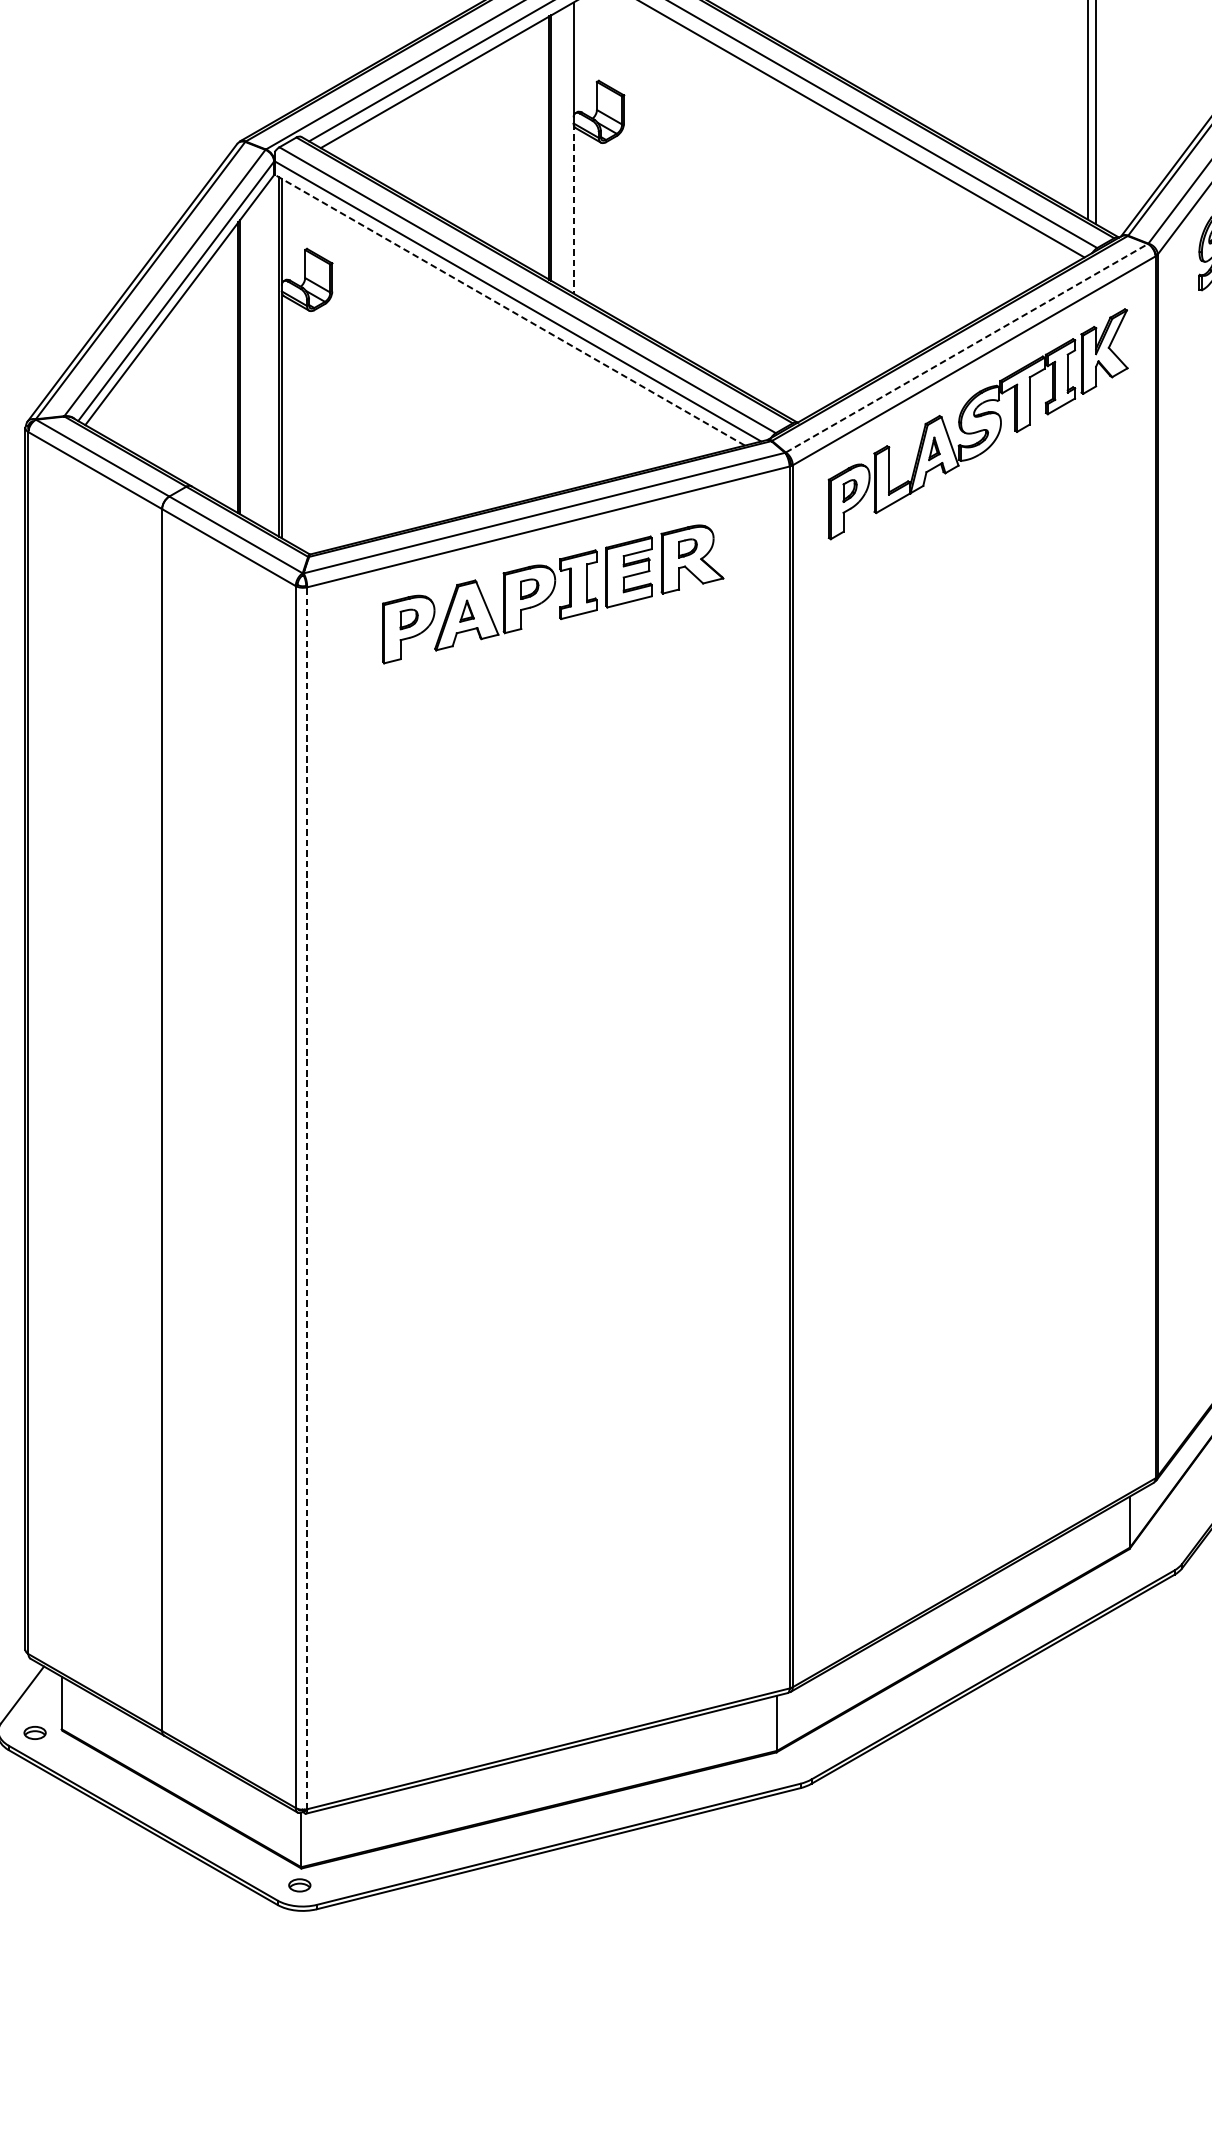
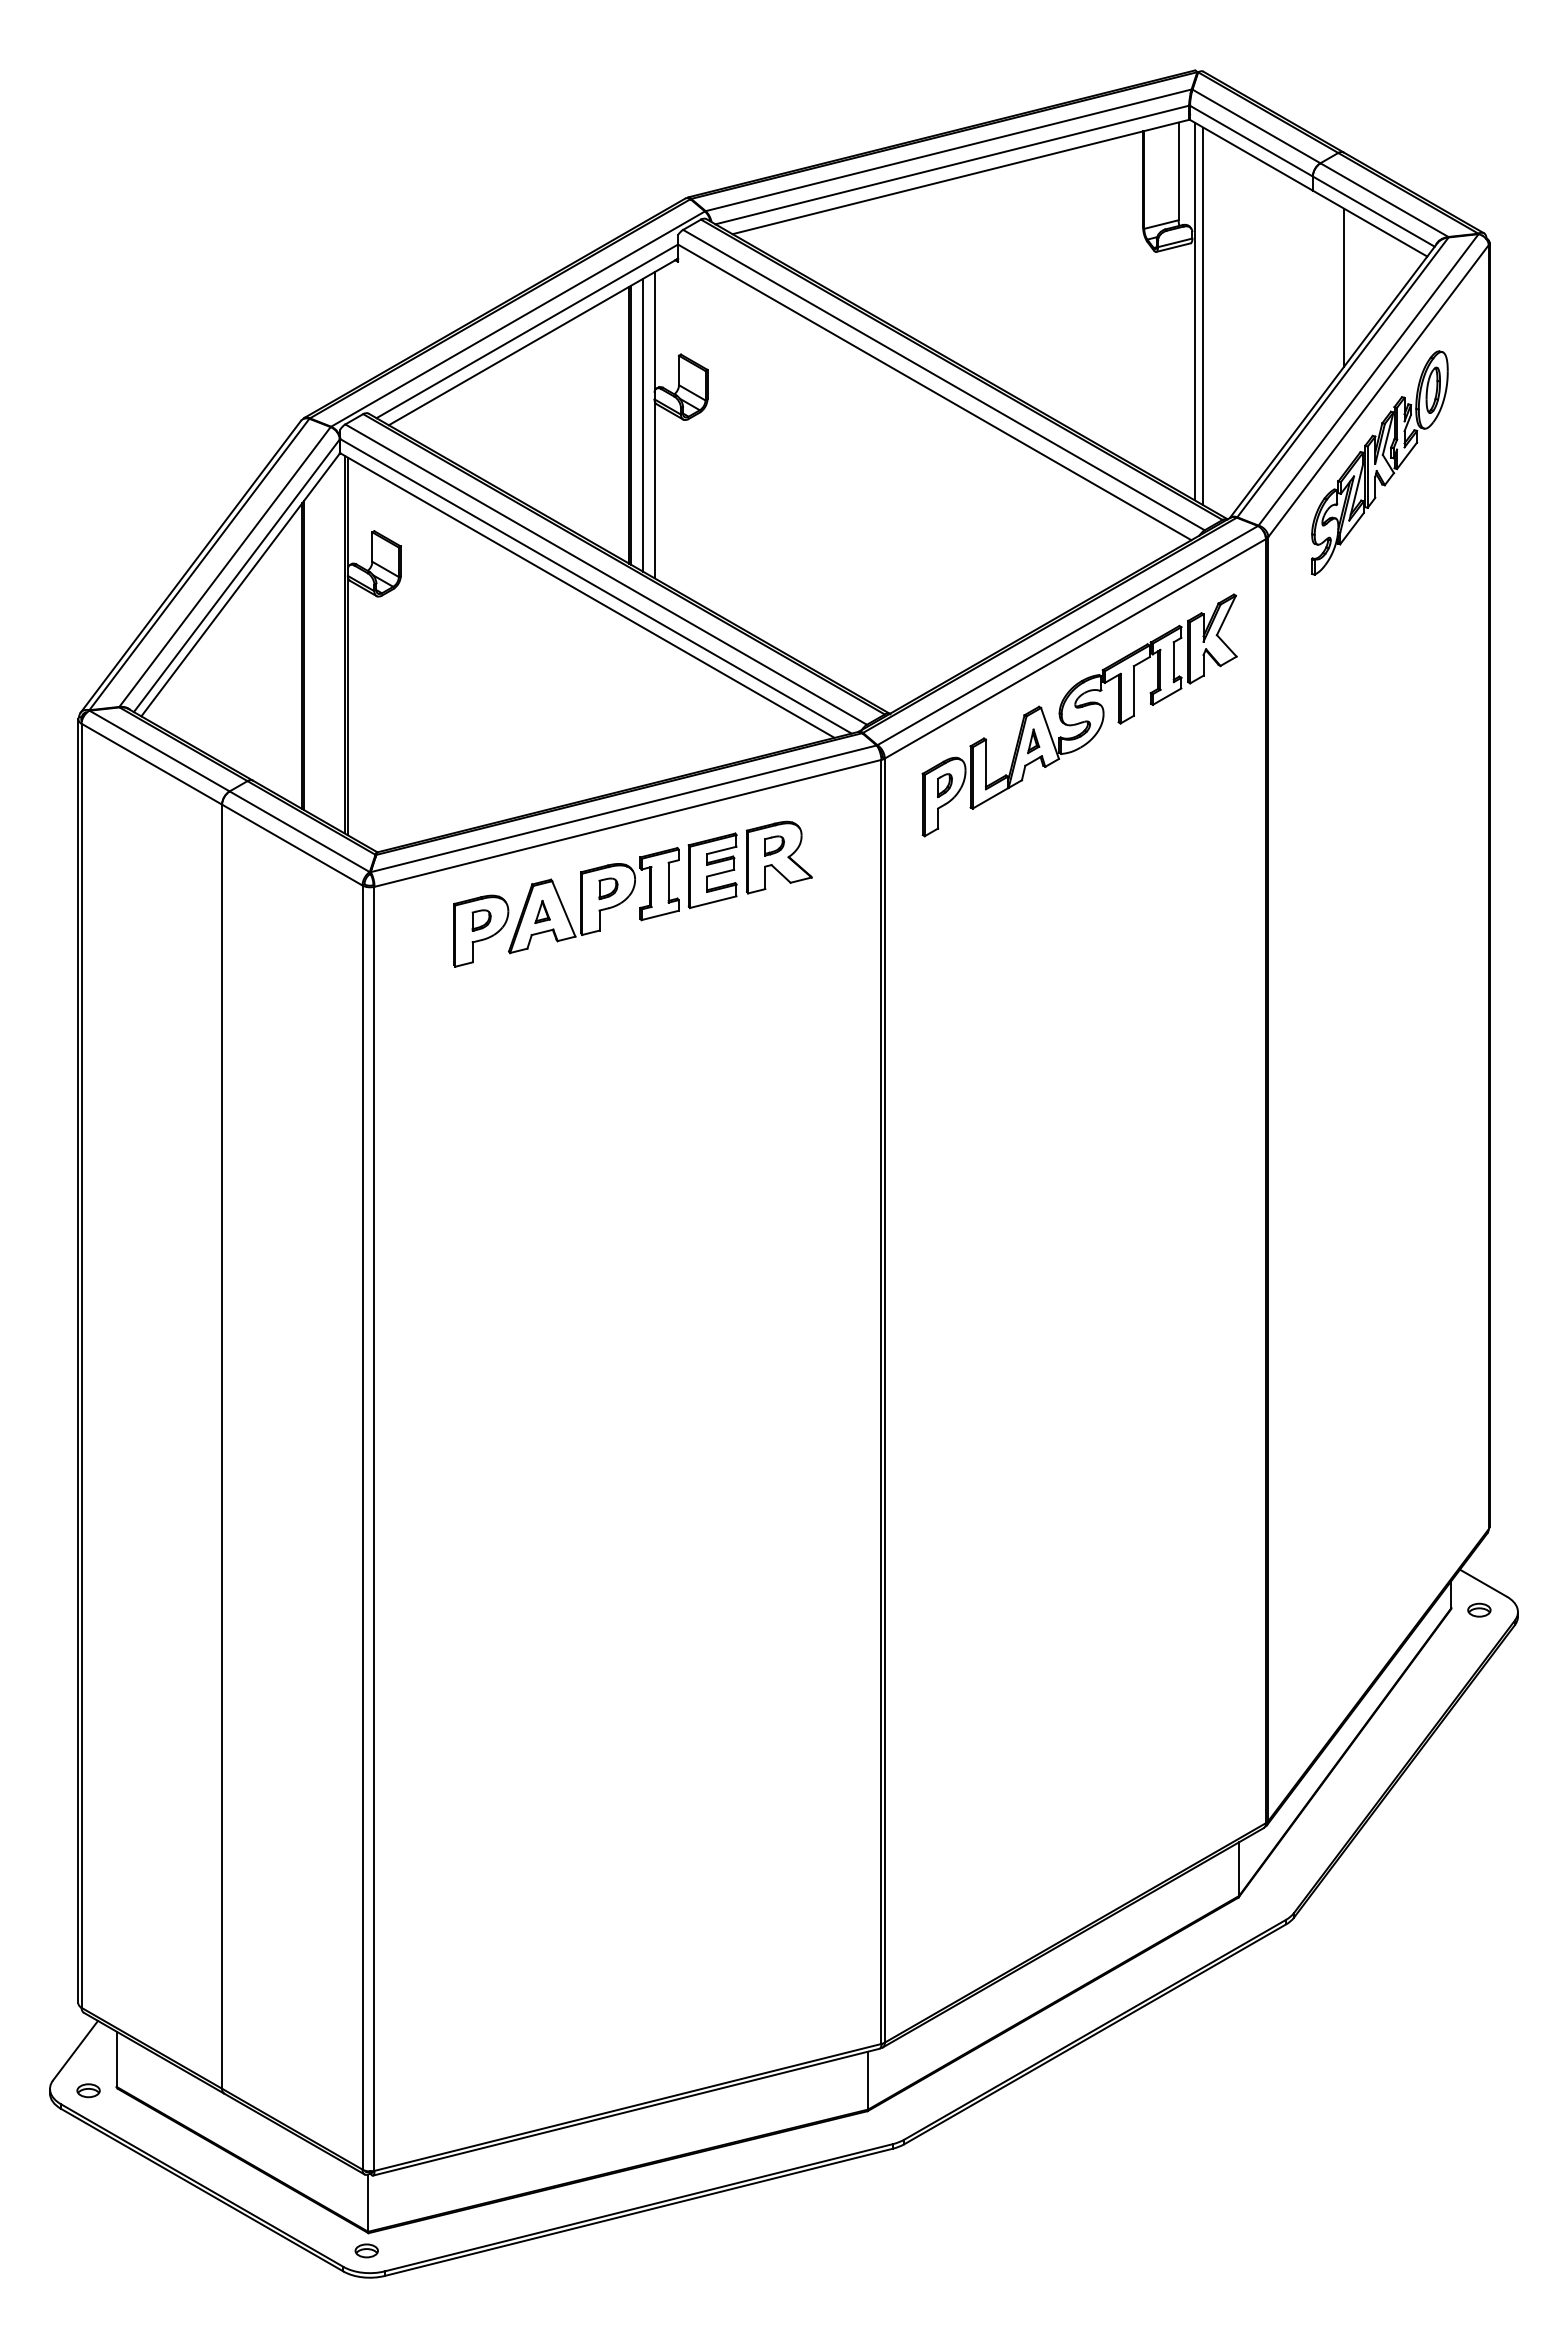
line: (563, 147) -> (643, 424), added
line: (573, 209) -> (654, 489), dashed -> solid
line: (508, 310) -> (586, 595), dashed -> solid
line: (966, 348) -> (1067, 635), dashed -> solid
line: (307, 1197) -> (374, 1528), dashed -> solid

